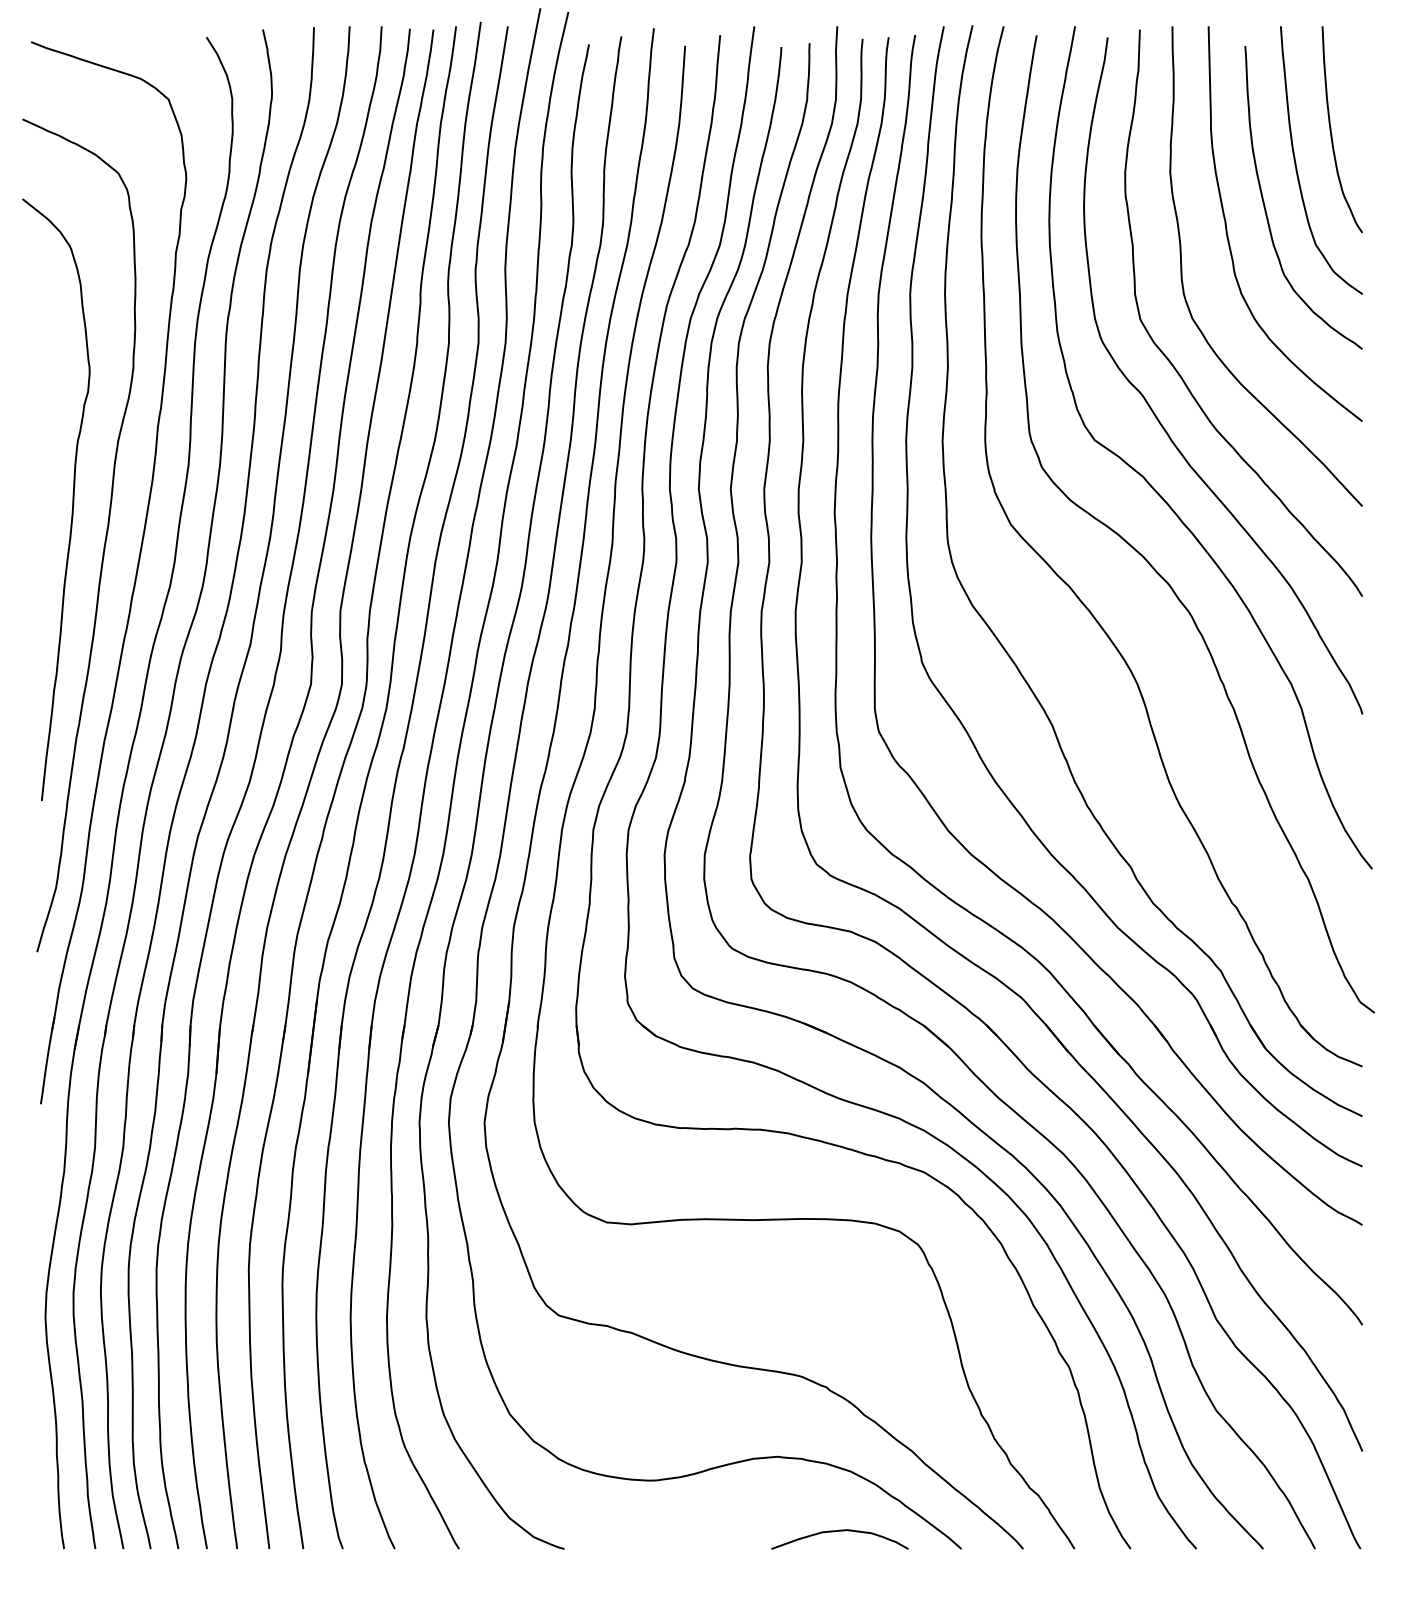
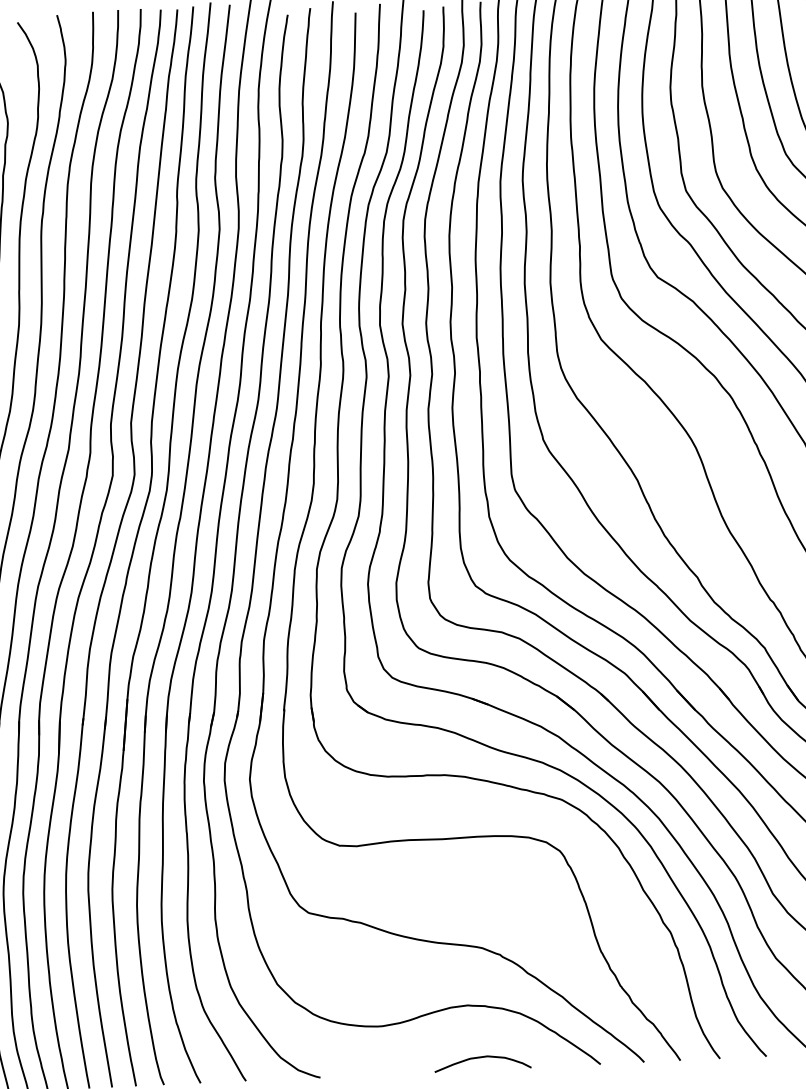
curve: (839, 1531) -> (482, 1057), moved

